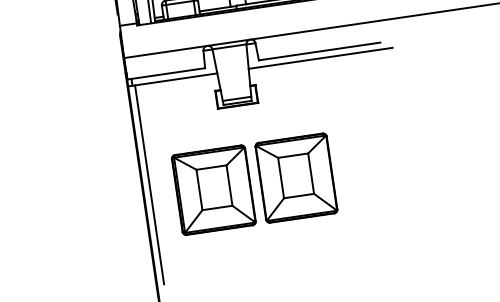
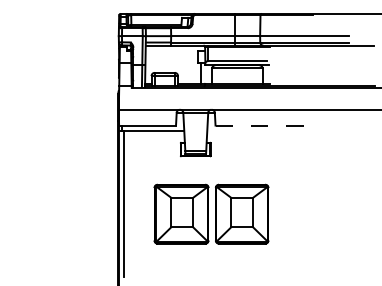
line: (320, 51) -> (260, 125), solid -> dashed
line: (319, 58) -> (259, 130), removed
part: (254, 183) -> (211, 213), moved

